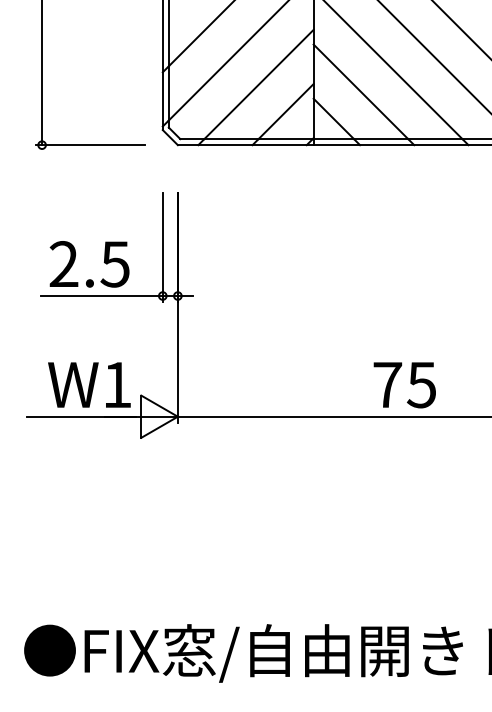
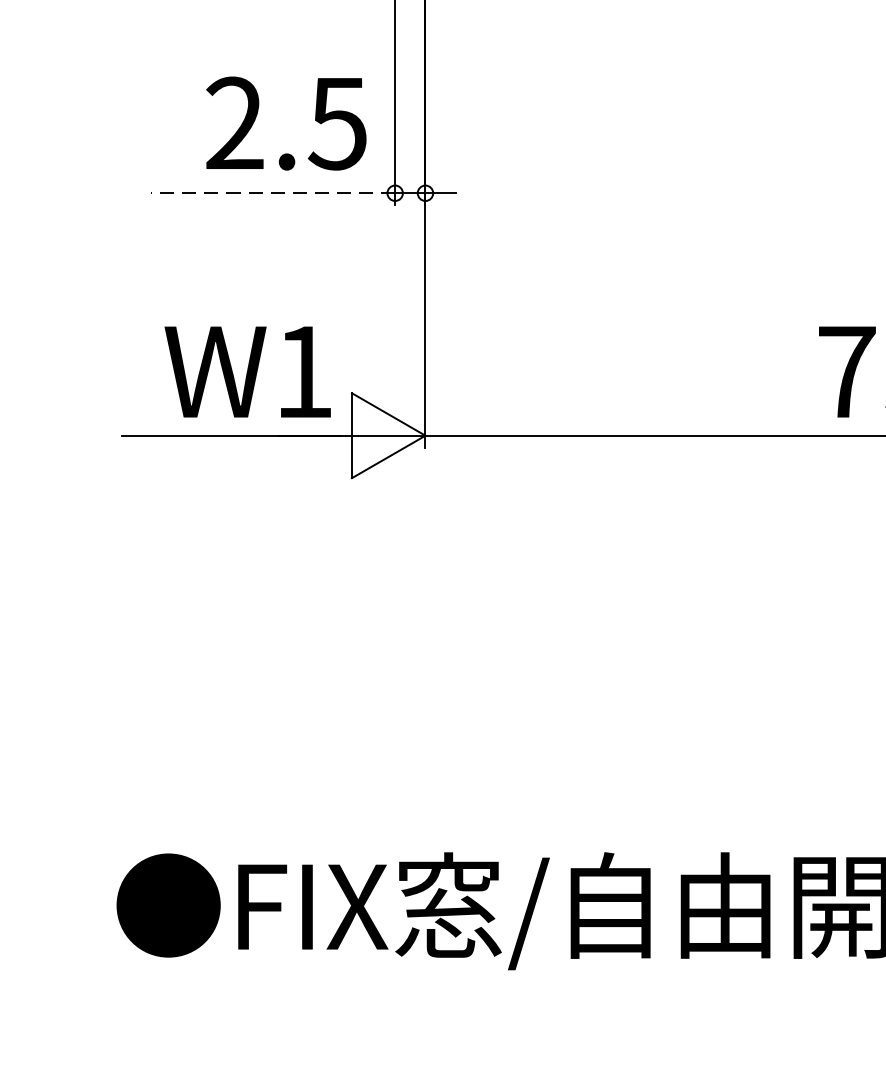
text: (89, 264) -> (286, 123), moved
line: (102, 296) -> (274, 194), solid -> dashed

